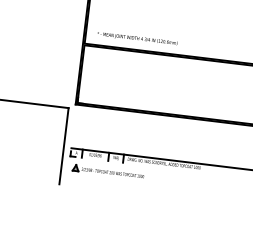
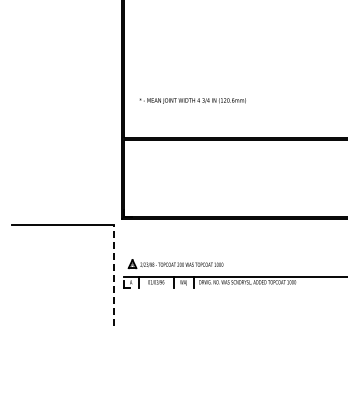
text: (137, 38) -> (192, 100), moved
line: (64, 146) -> (113, 275), solid -> dashed
part: (108, 172) -> (175, 264), moved

